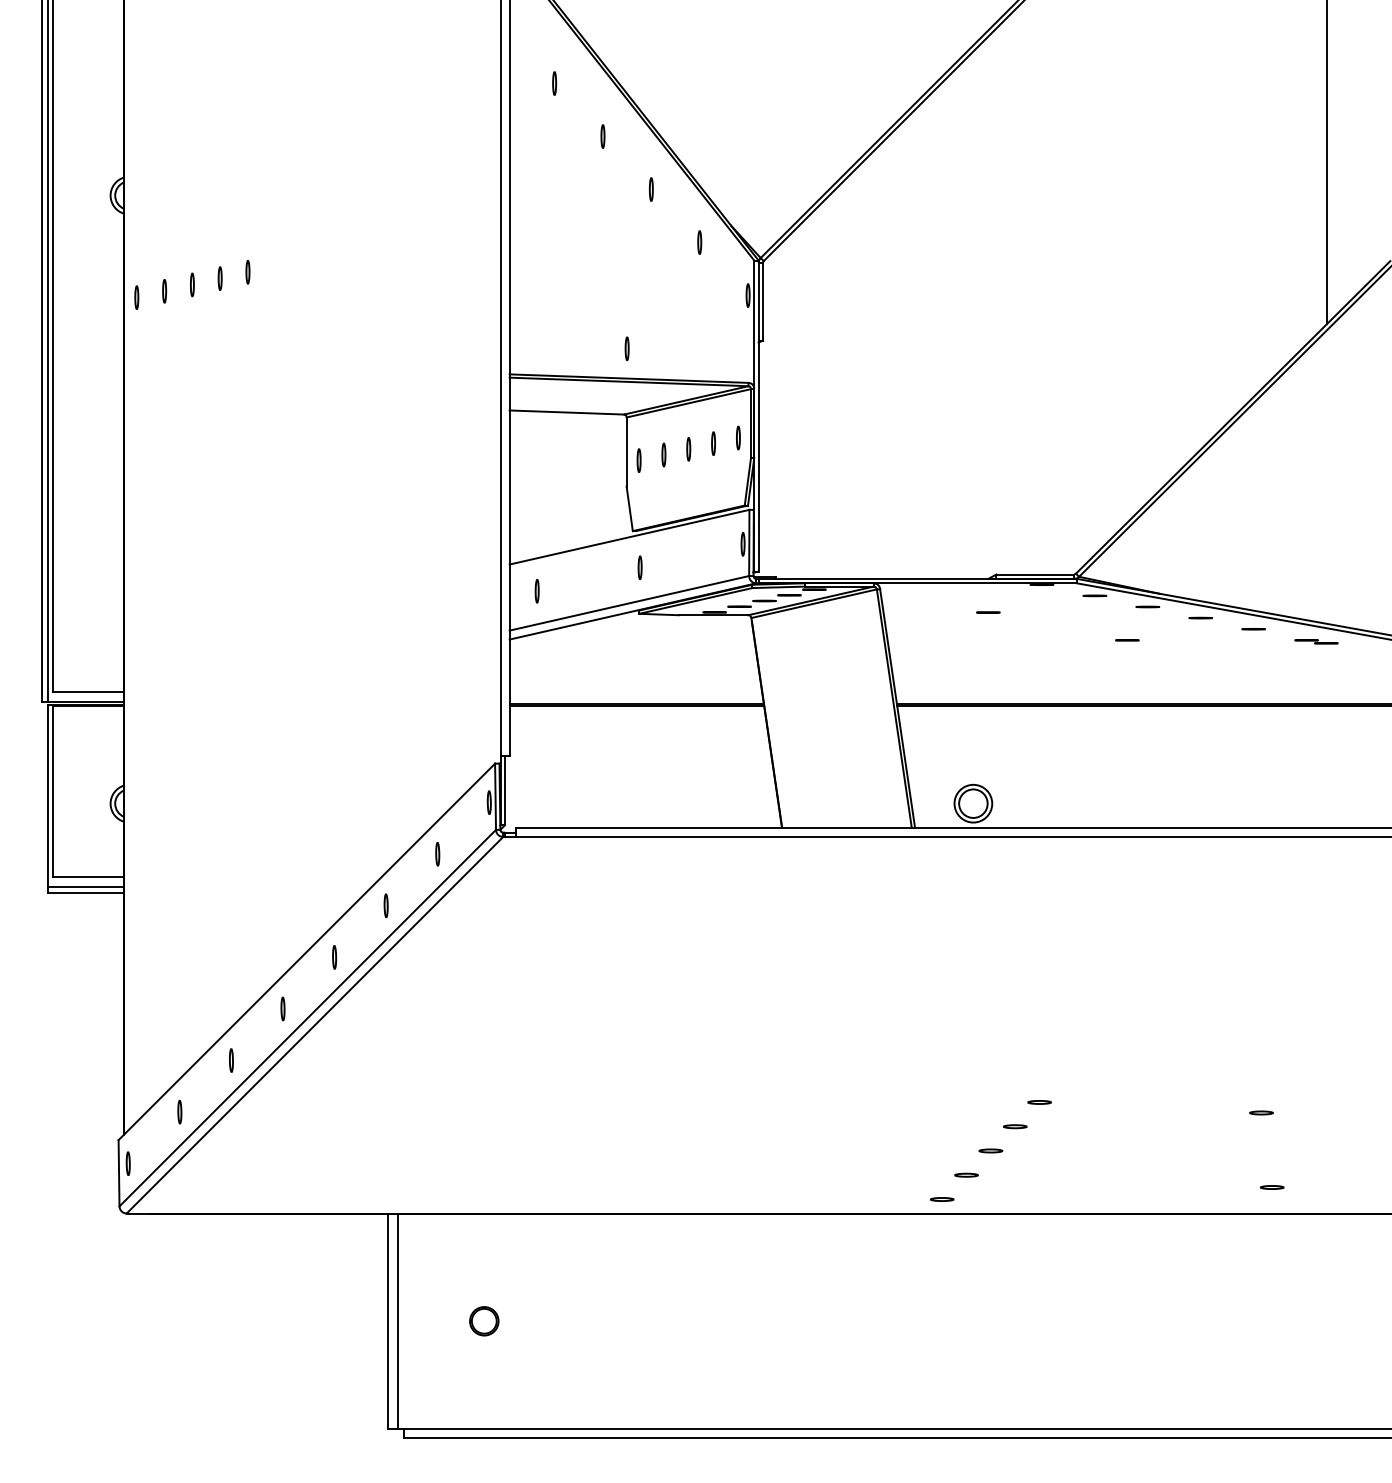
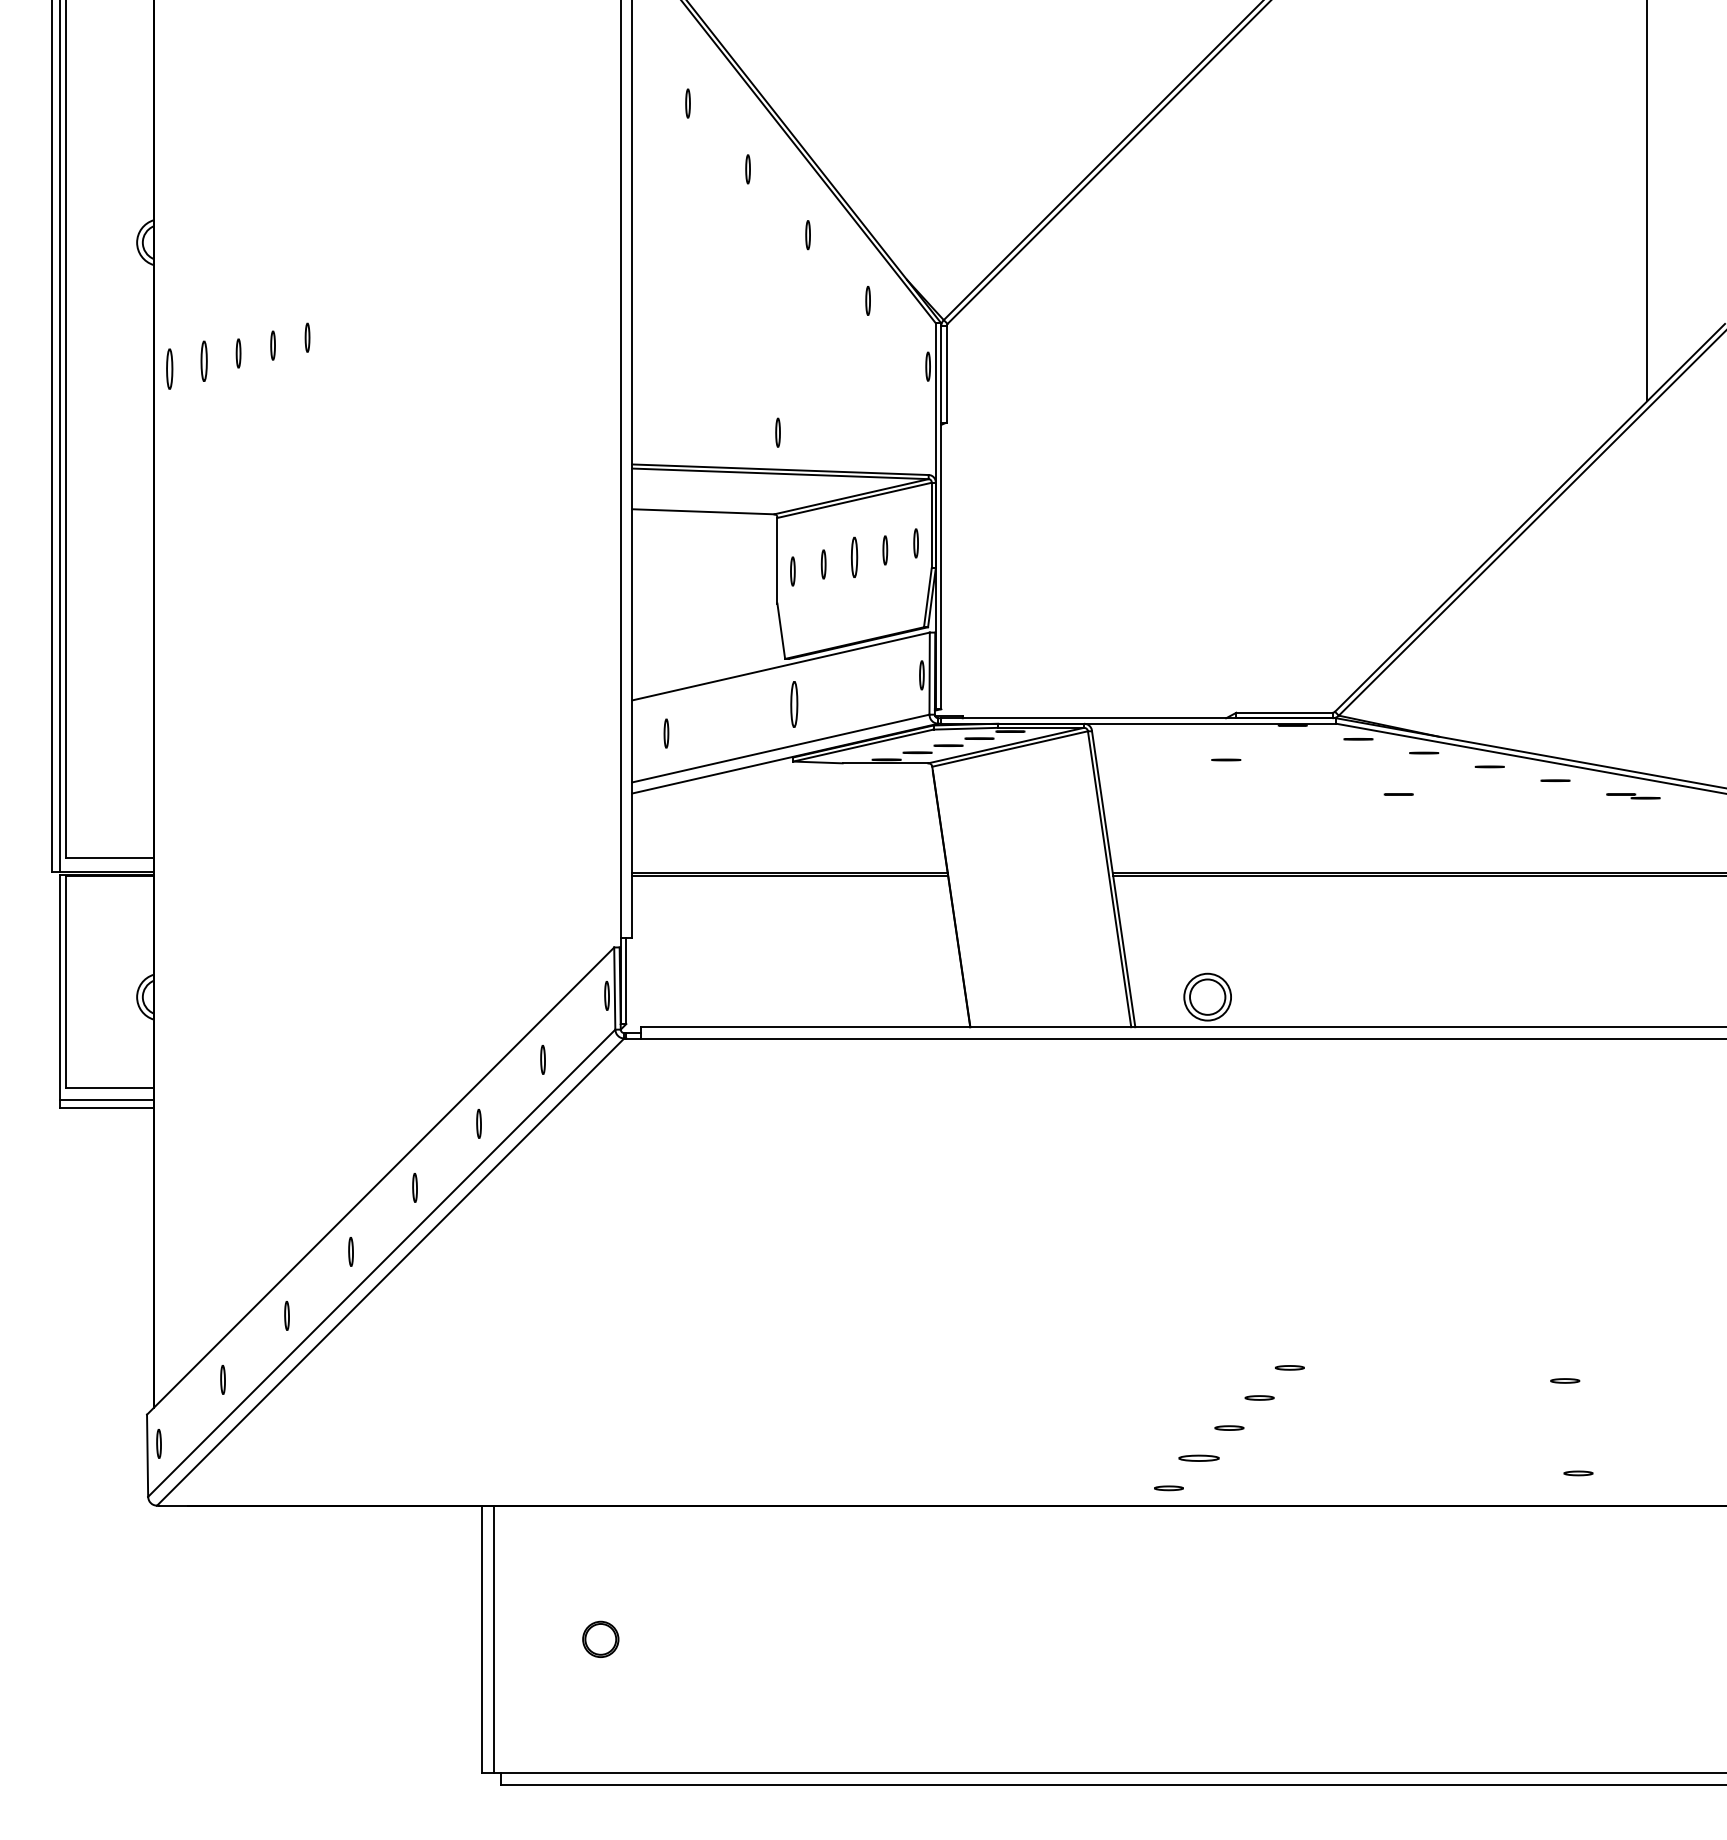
part: (164, 291) -> (203, 361), size x1.4
part: (136, 297) -> (169, 369), size x1.4
part: (688, 449) -> (854, 557), size x1.4
part: (639, 567) -> (793, 704), size x1.6
part: (966, 1174) -> (1199, 1457), size x1.4

